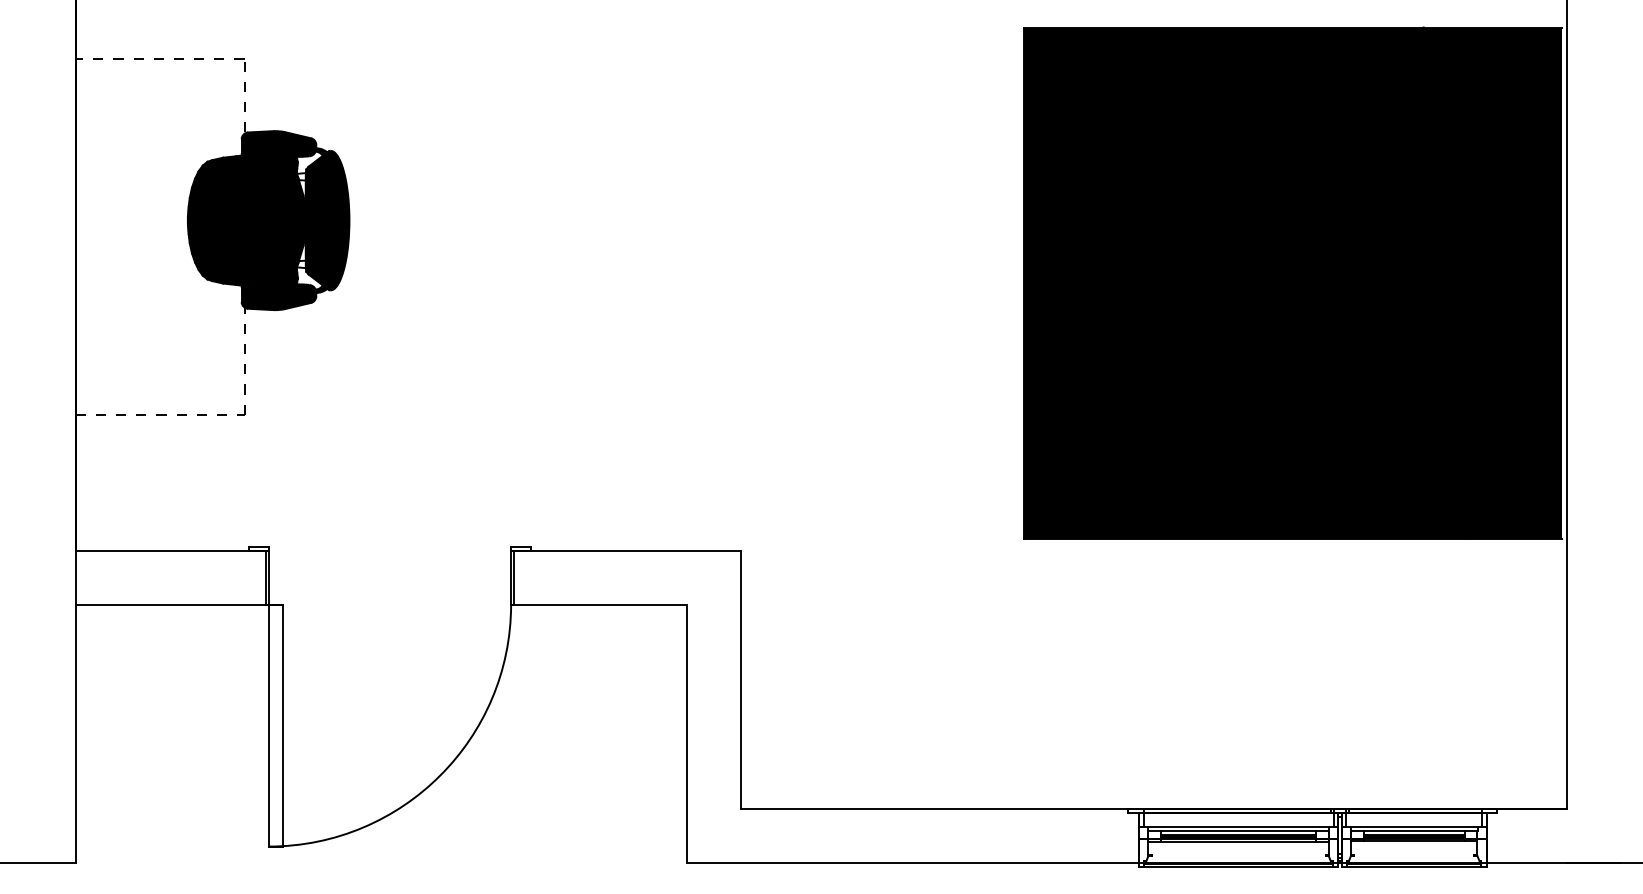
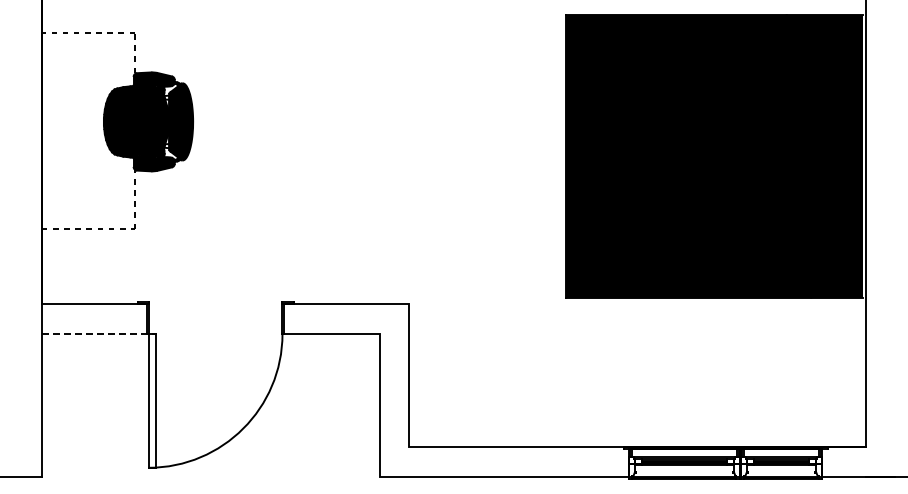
line: (179, 605) -> (99, 334), solid -> dashed

